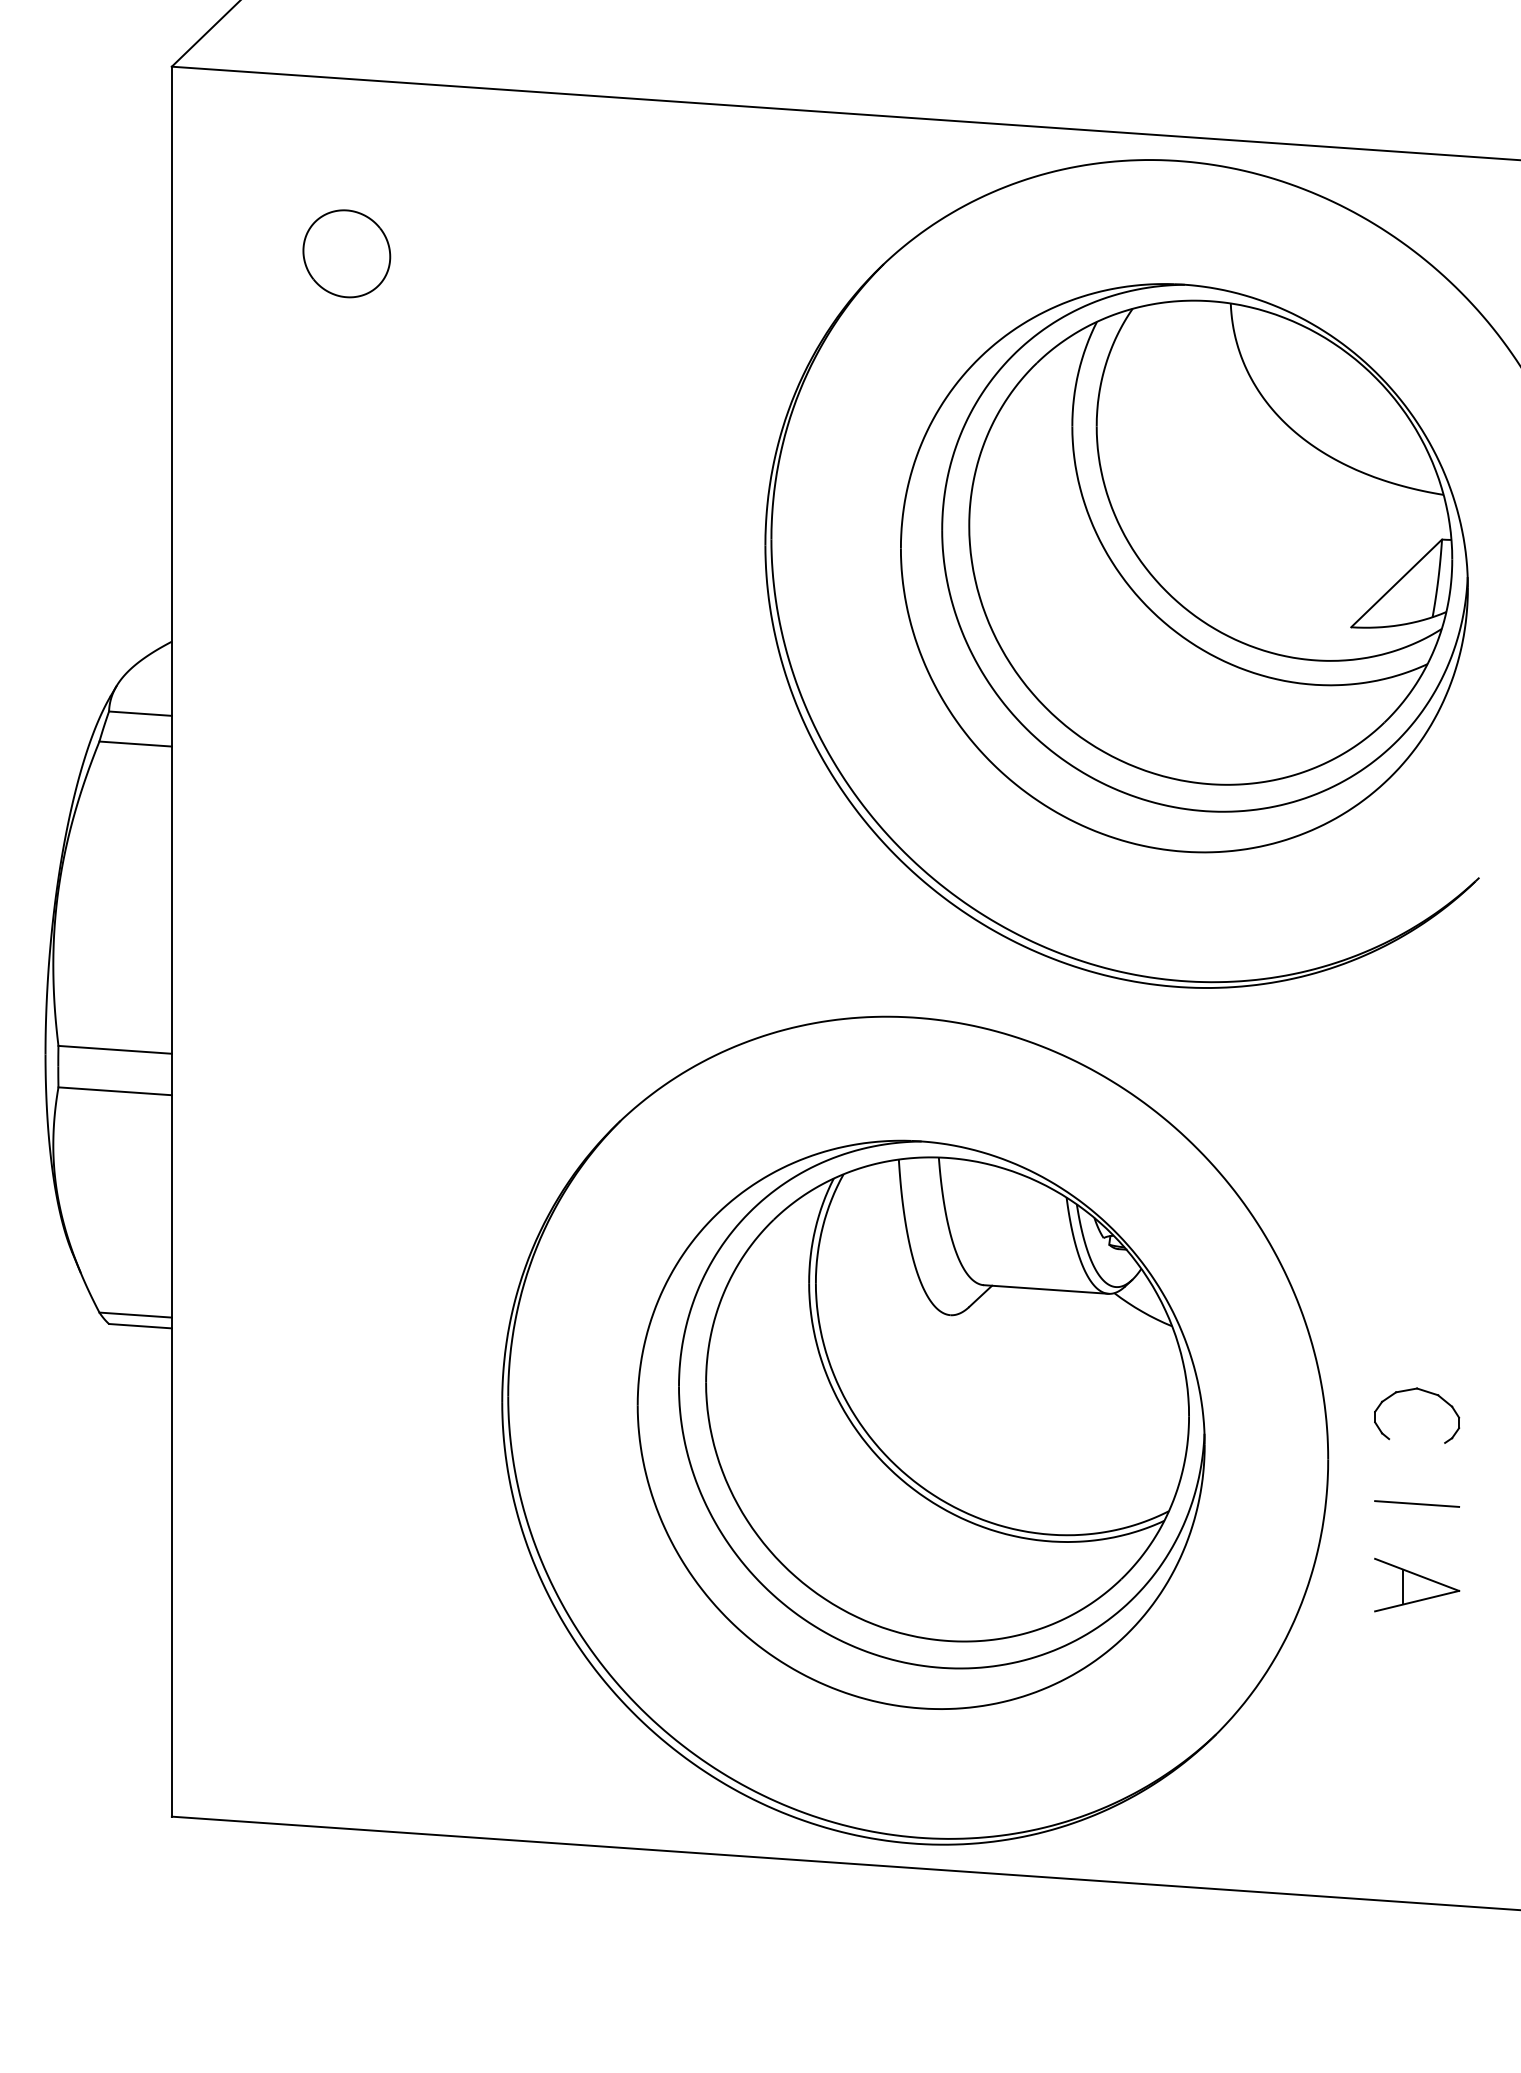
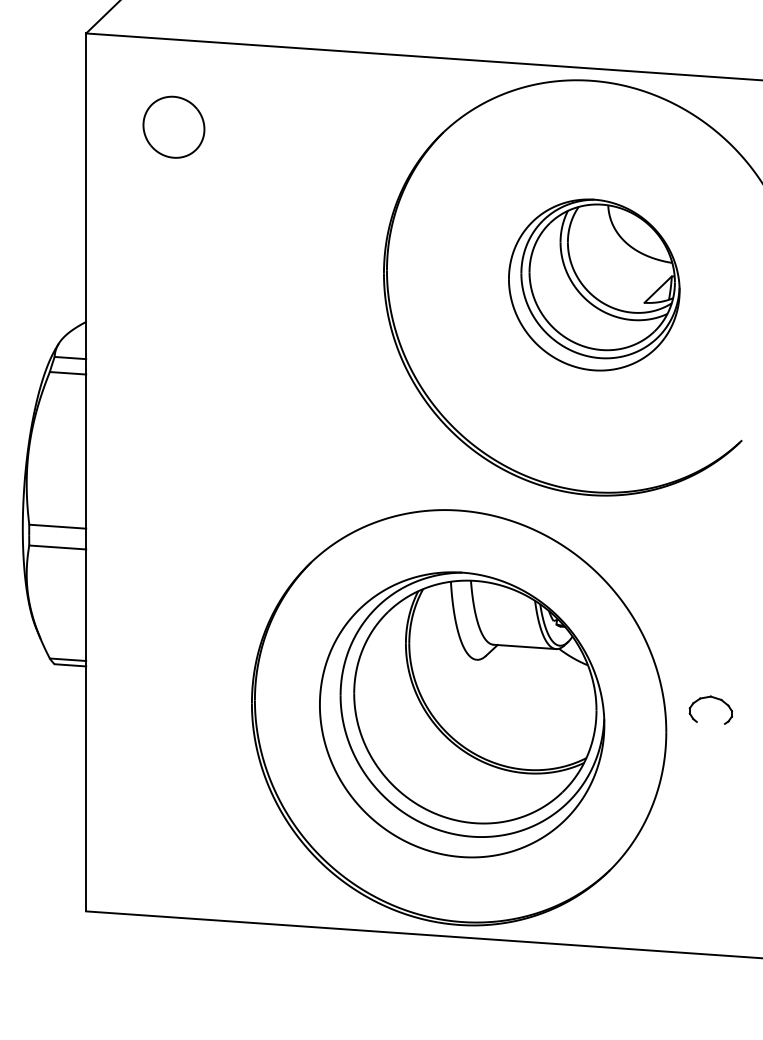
part: (345, 254) -> (173, 127), size x1.4
part: (1185, 567) -> (594, 284), size x0.6
line: (1416, 1503) -> (710, 754), removed
part: (1416, 1585) -> (710, 795), removed

